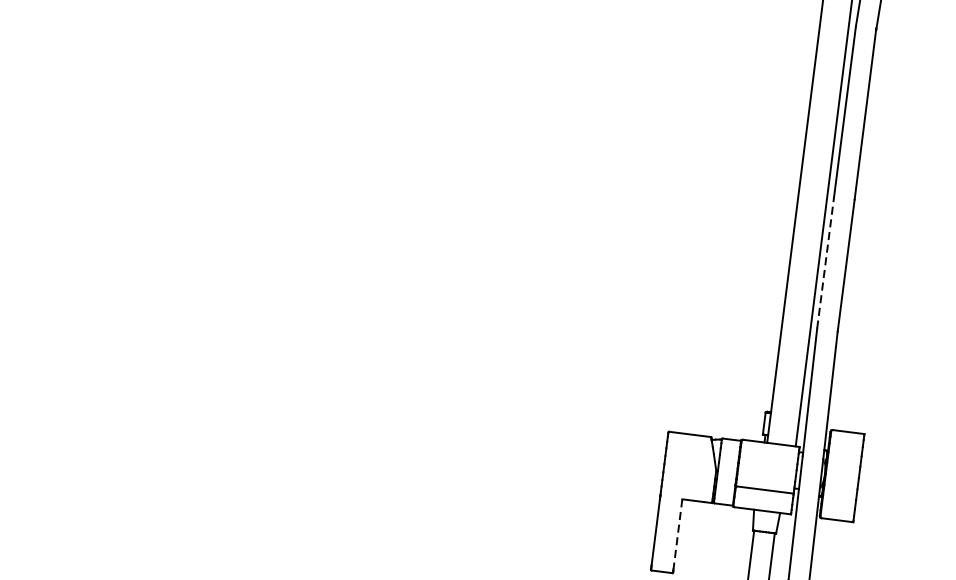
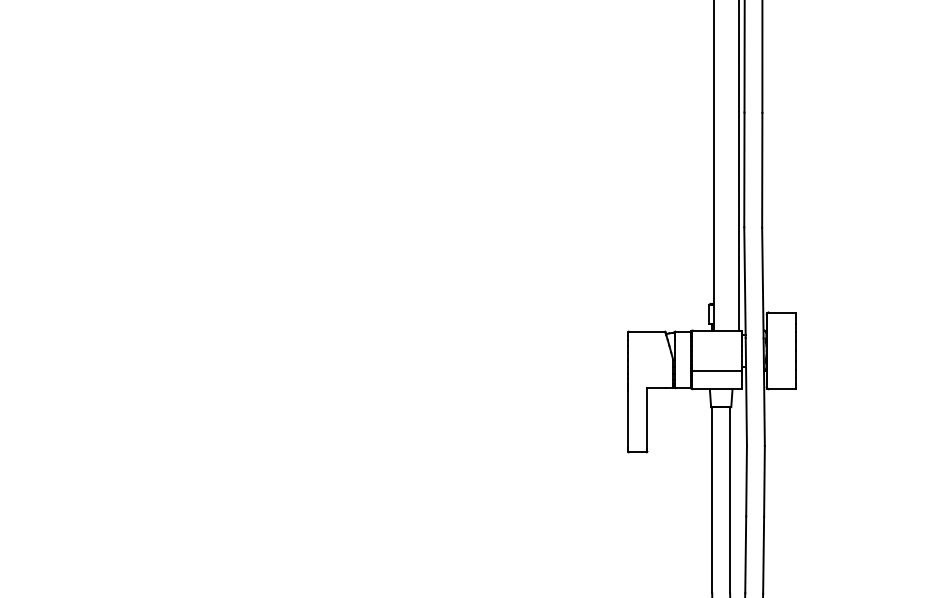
line: (825, 262) -> (744, 169), dashed -> solid
line: (678, 534) -> (647, 418), dashed -> solid

